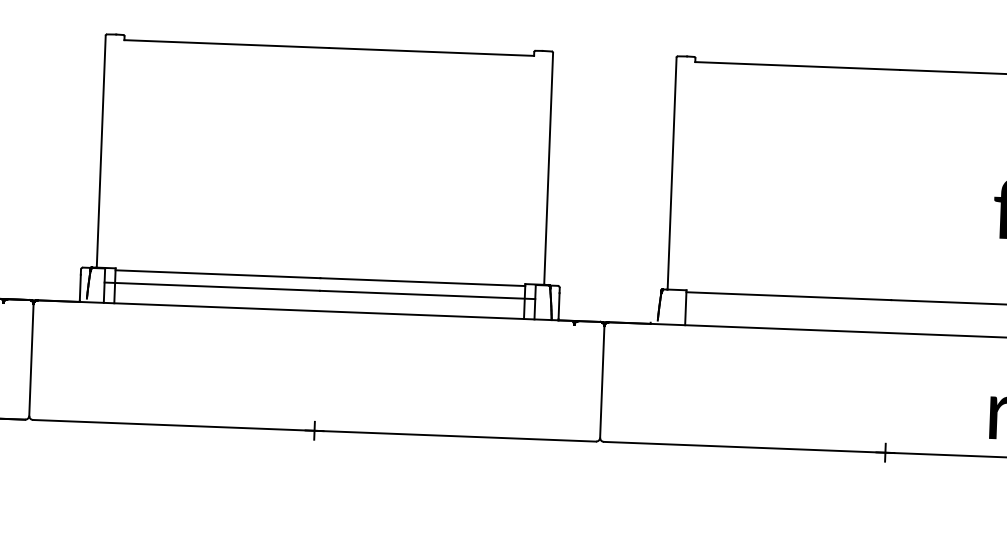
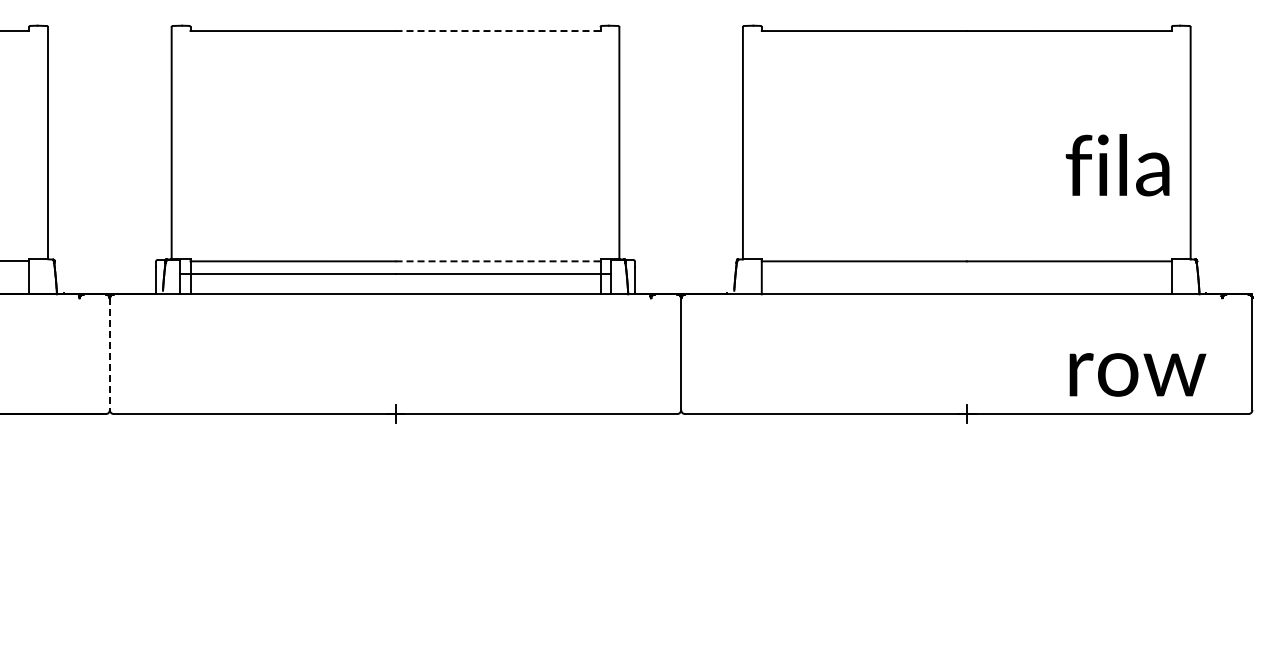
line: (431, 52) -> (497, 31), solid -> dashed
line: (422, 282) -> (497, 261), solid -> dashed
line: (31, 360) -> (109, 354), solid -> dashed

